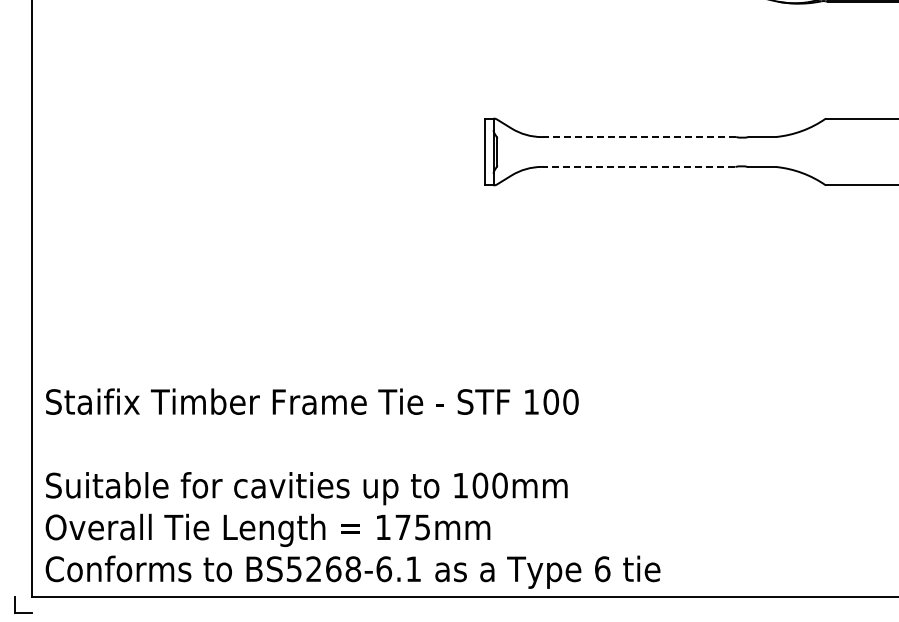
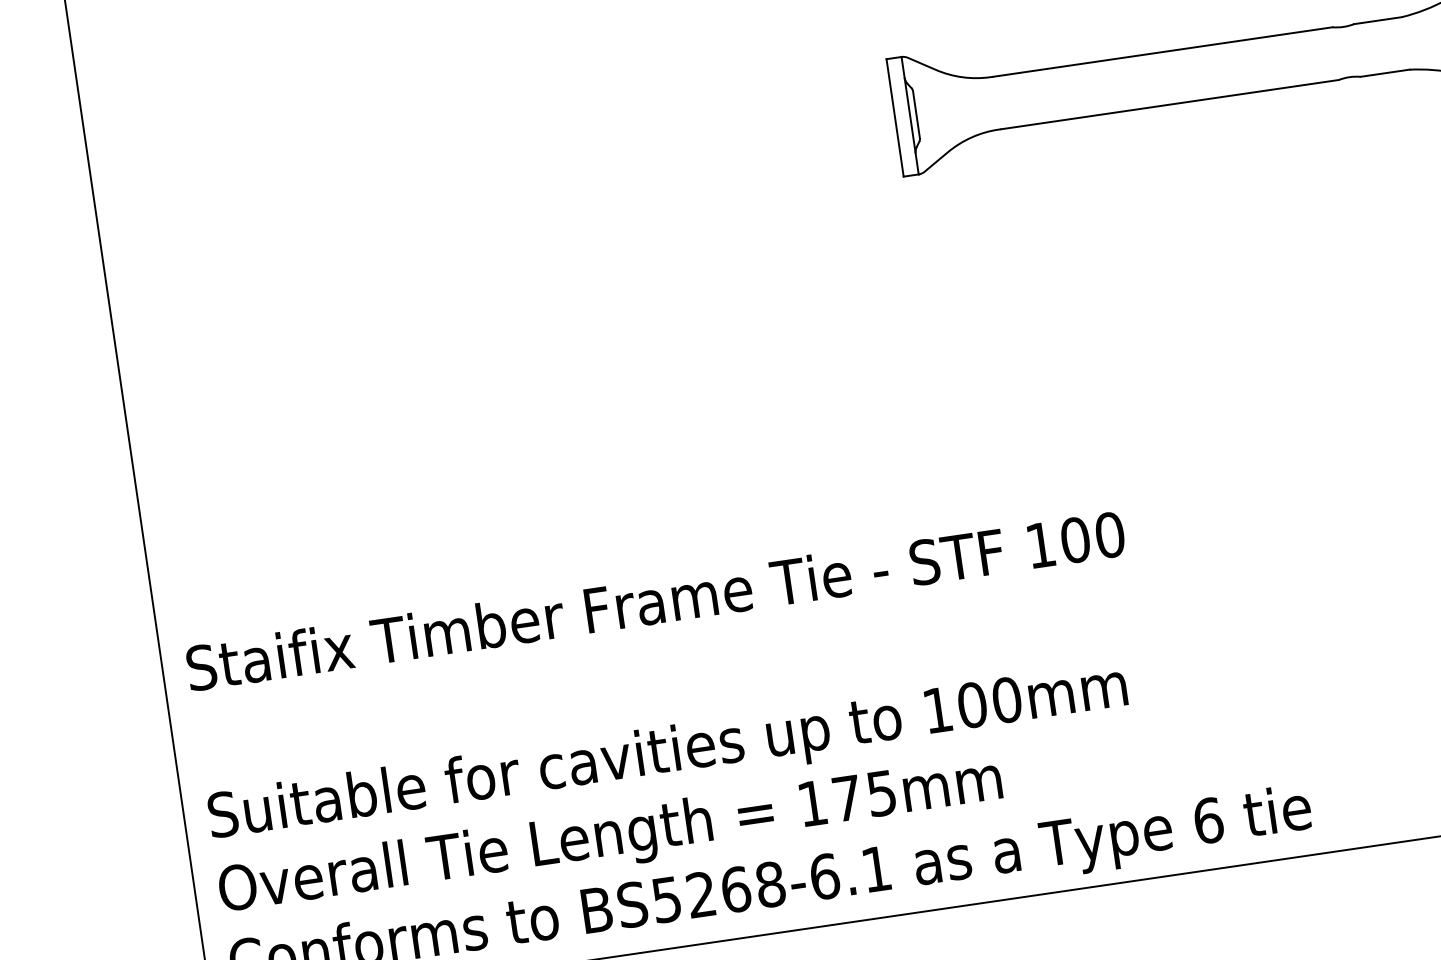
line: (639, 137) -> (1162, 52), dashed -> solid
line: (638, 166) -> (1168, 104), dashed -> solid

